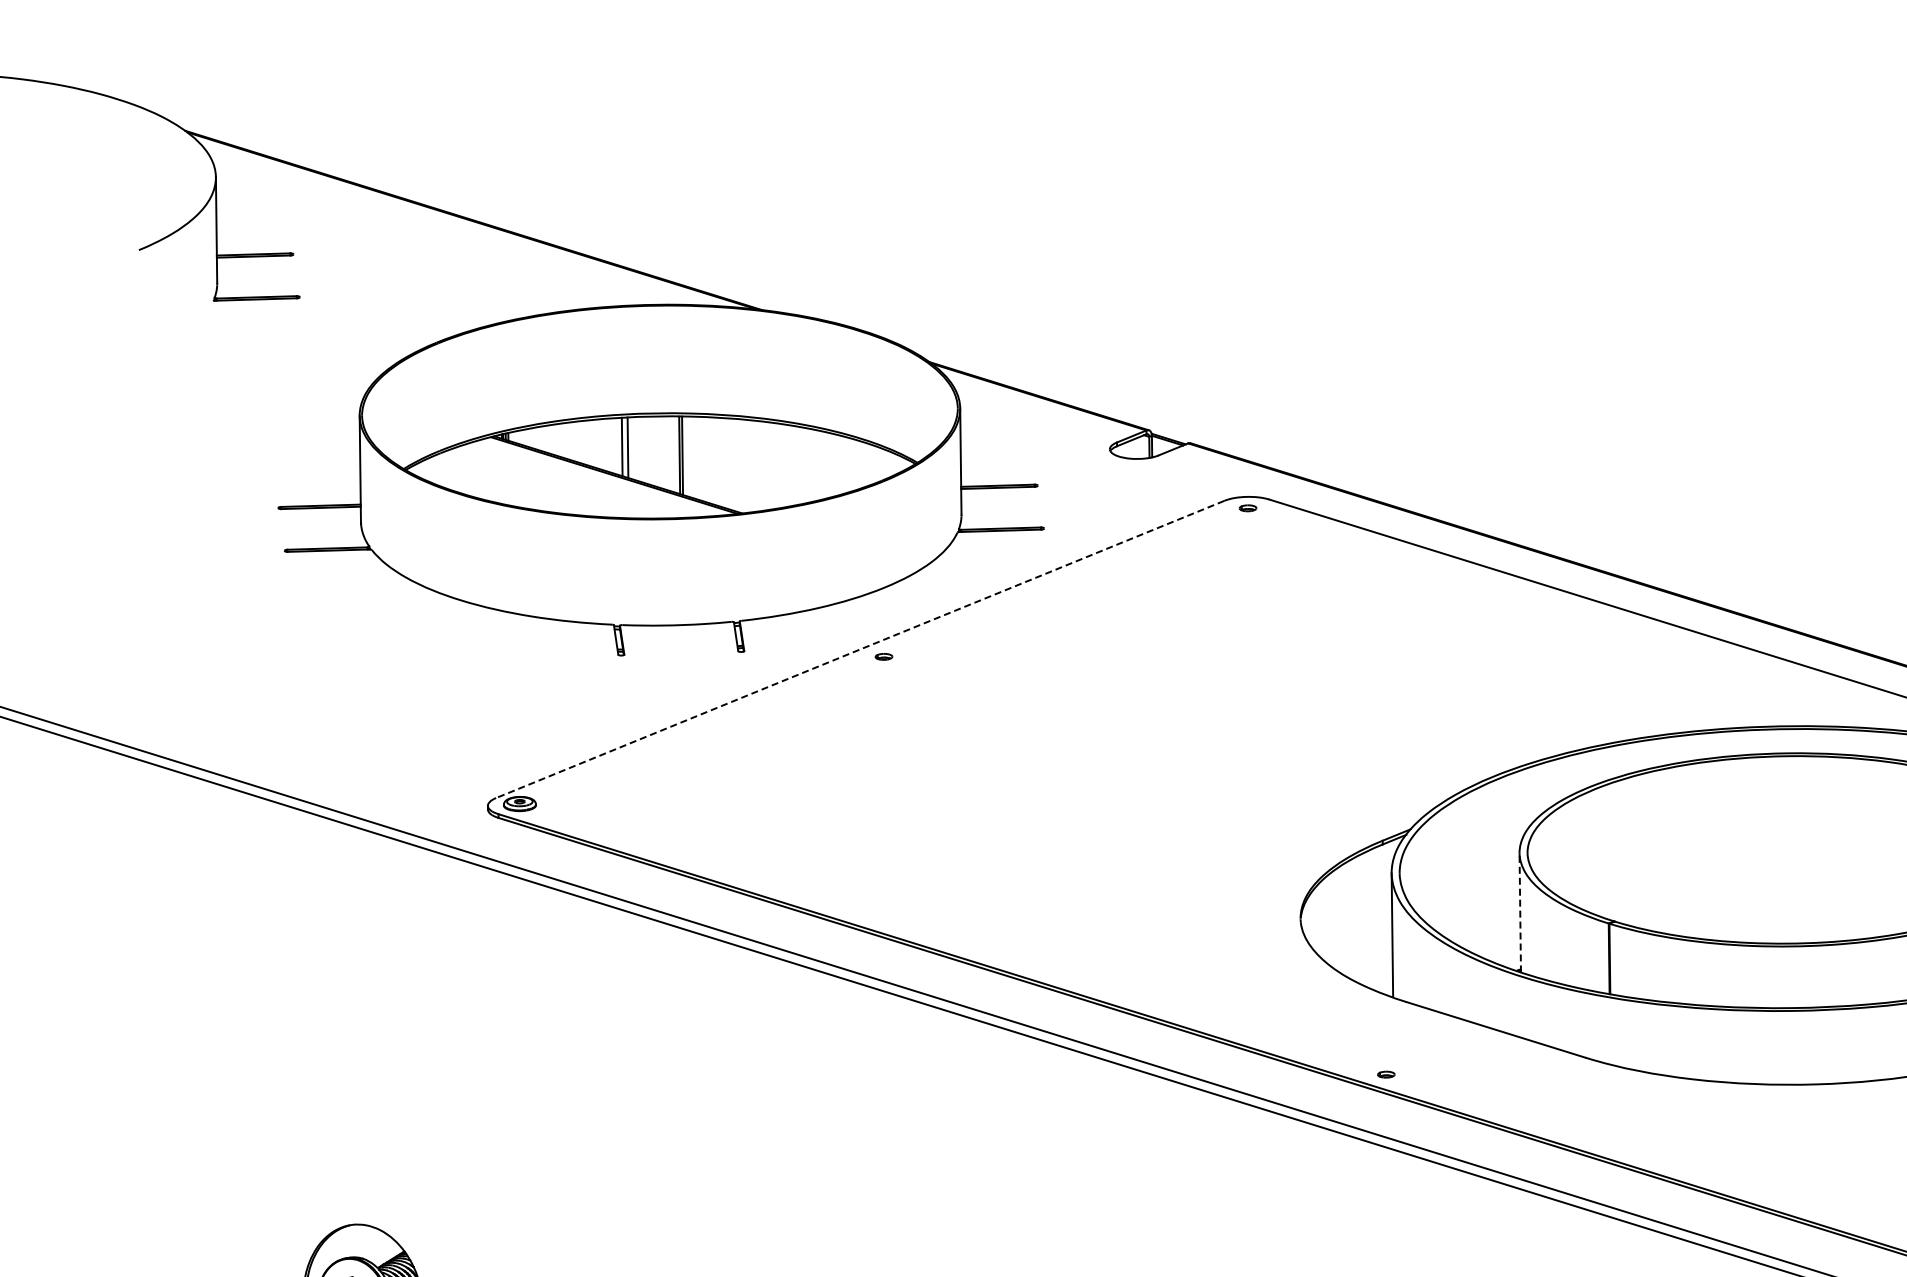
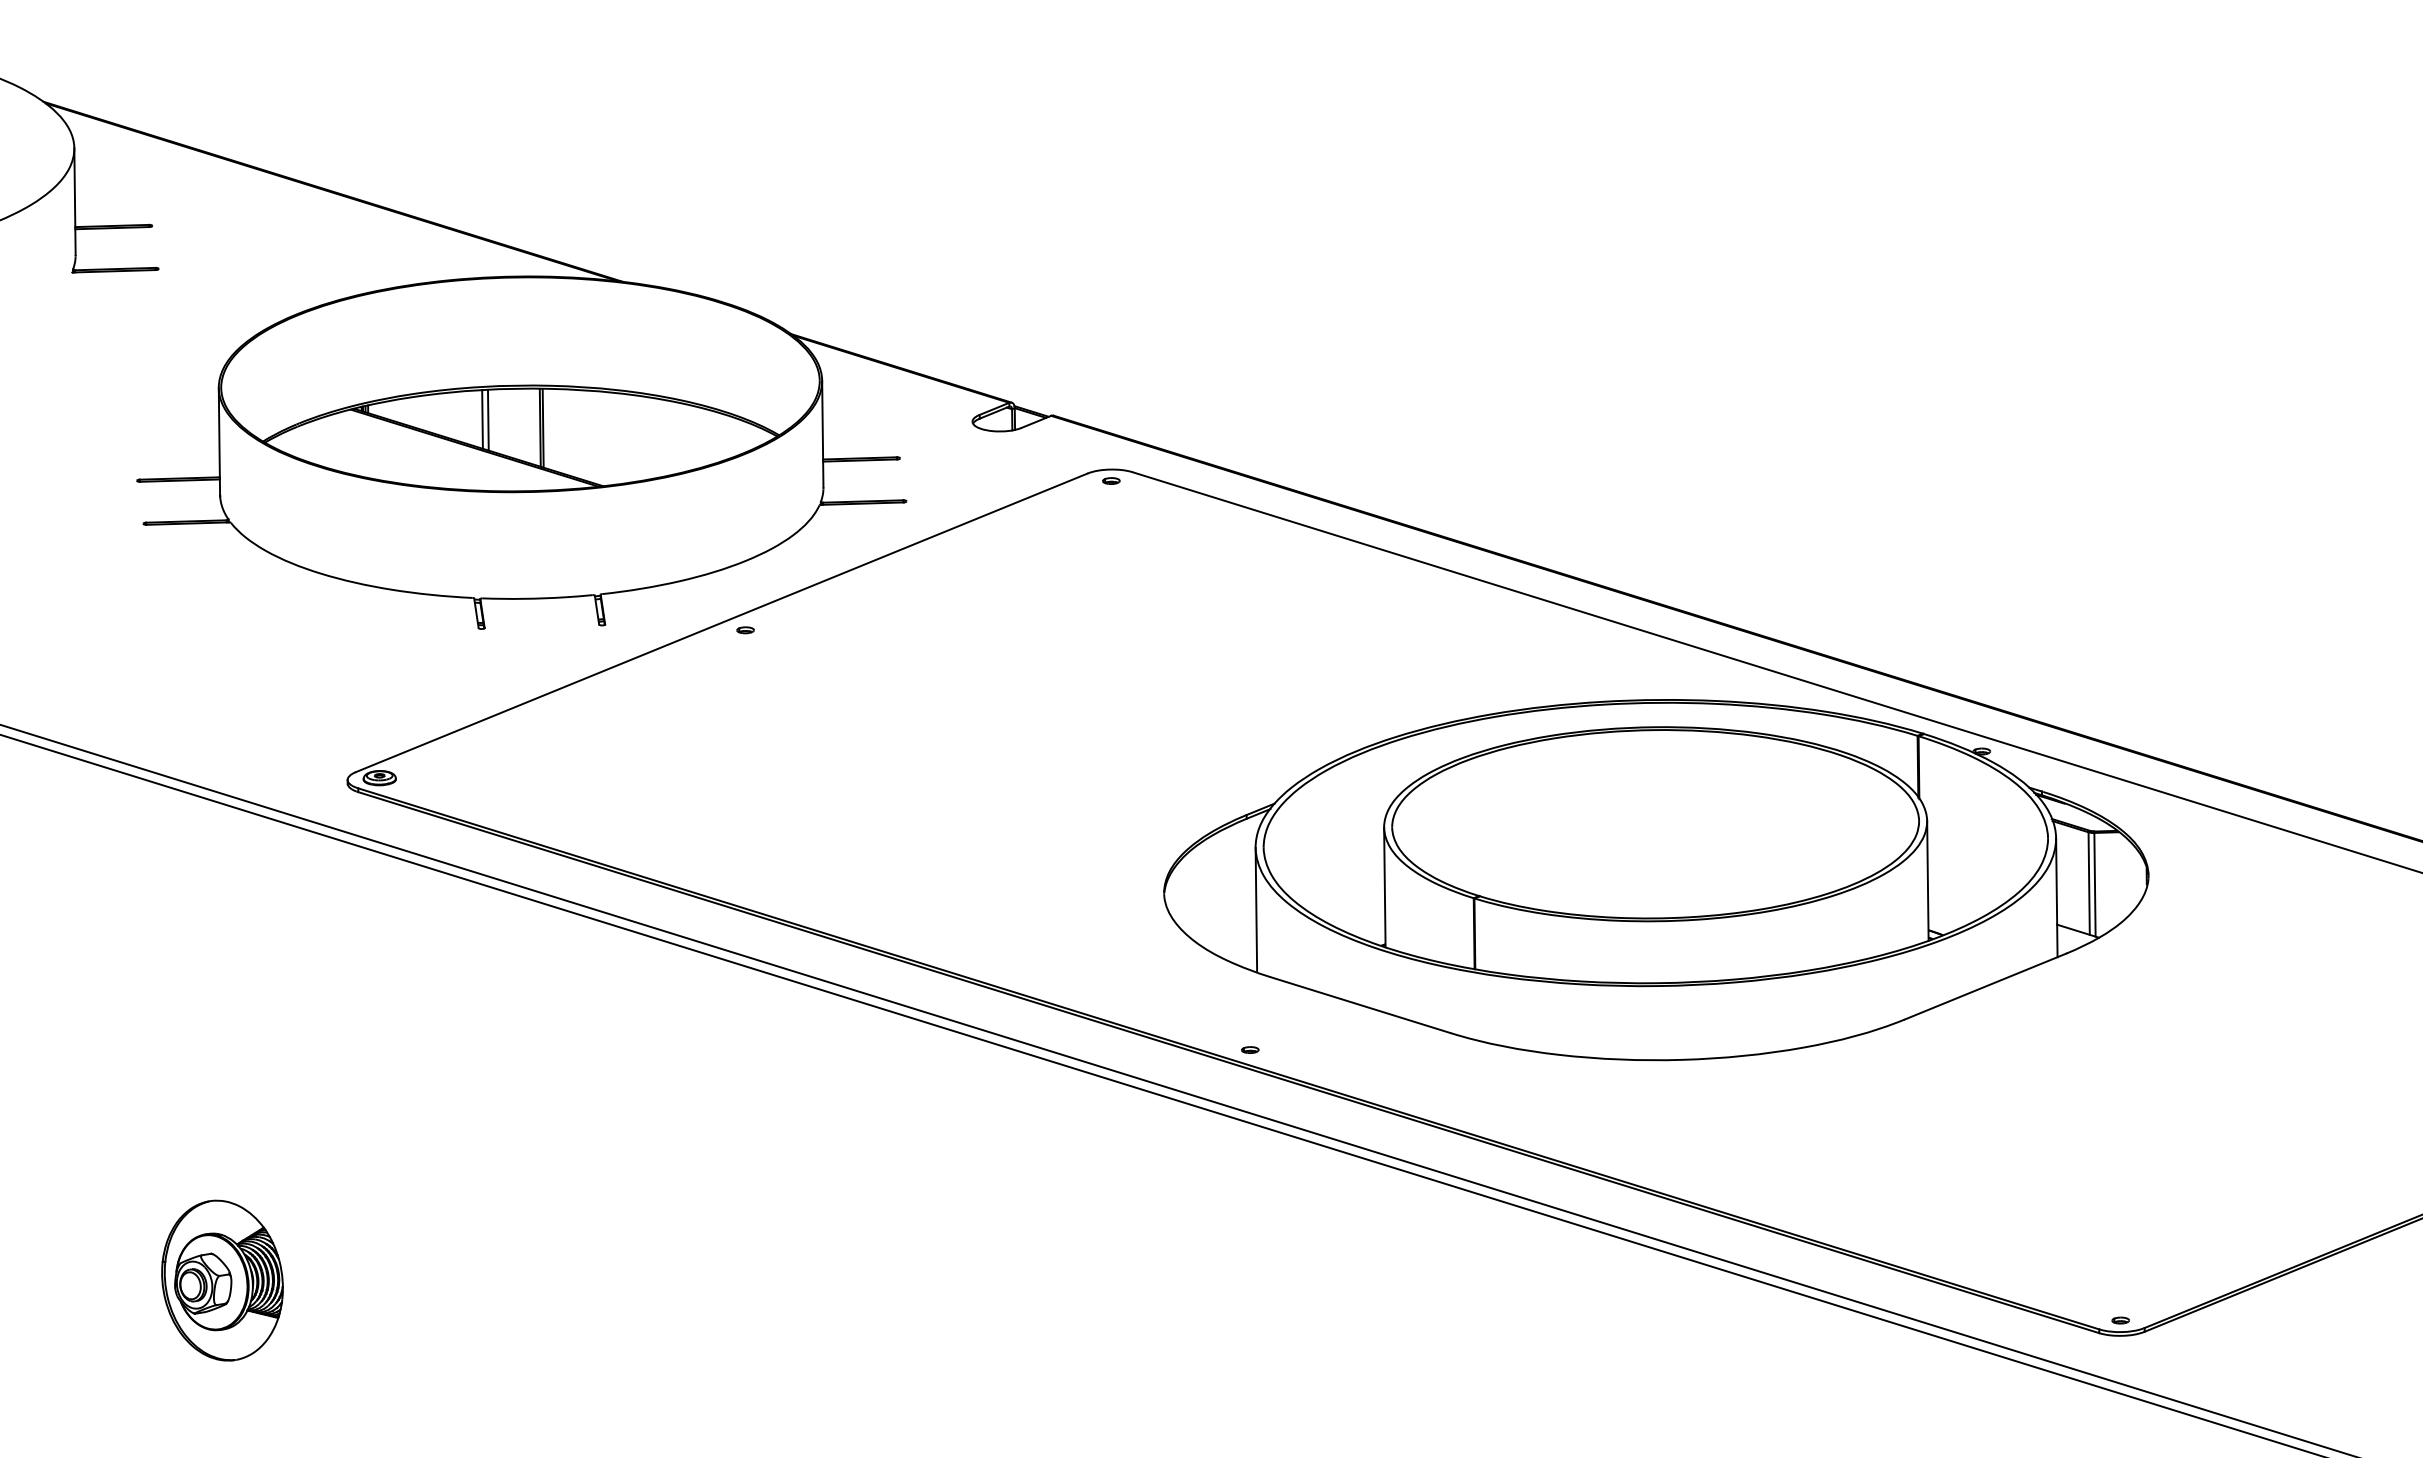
line: (860, 650) -> (721, 623), dashed -> solid
line: (1519, 912) -> (1384, 887), dashed -> solid

